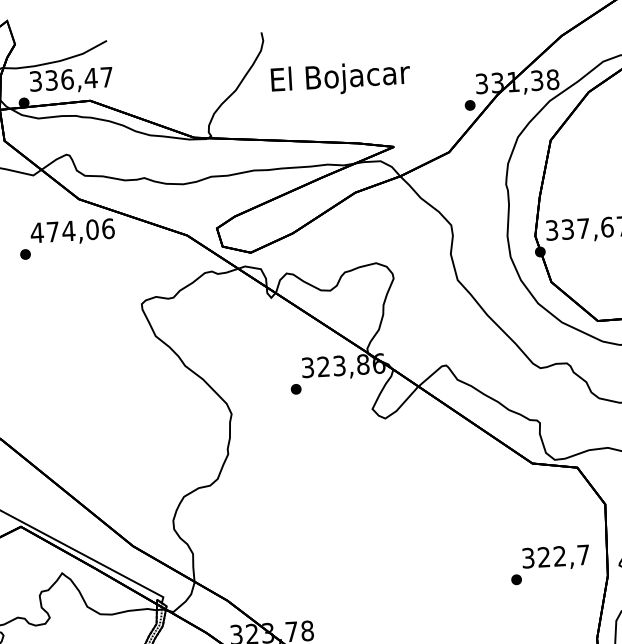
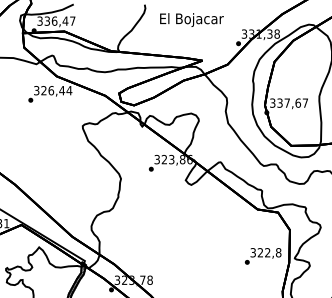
text: (339, 77) -> (191, 19), moved
text: (71, 230) -> (52, 90), 474,06 -> 326,44
text: (583, 554) -> (278, 252), 322,7 -> 322,8

